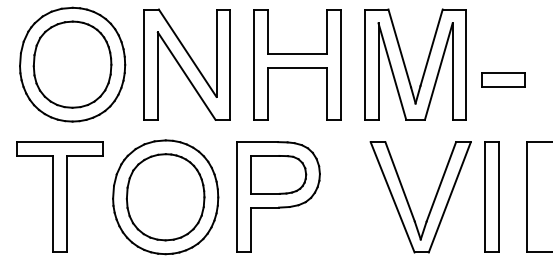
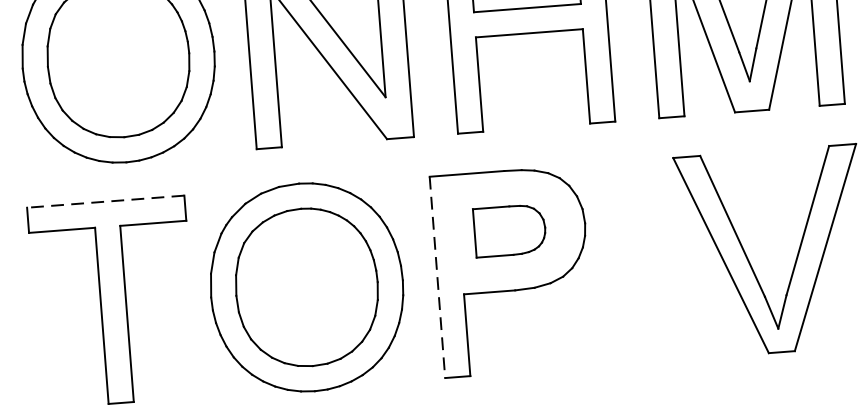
line: (59, 142) -> (105, 202), solid -> dashed
part: (278, 174) -> (509, 230), size x0.7
line: (237, 197) -> (438, 277), solid -> dashed

